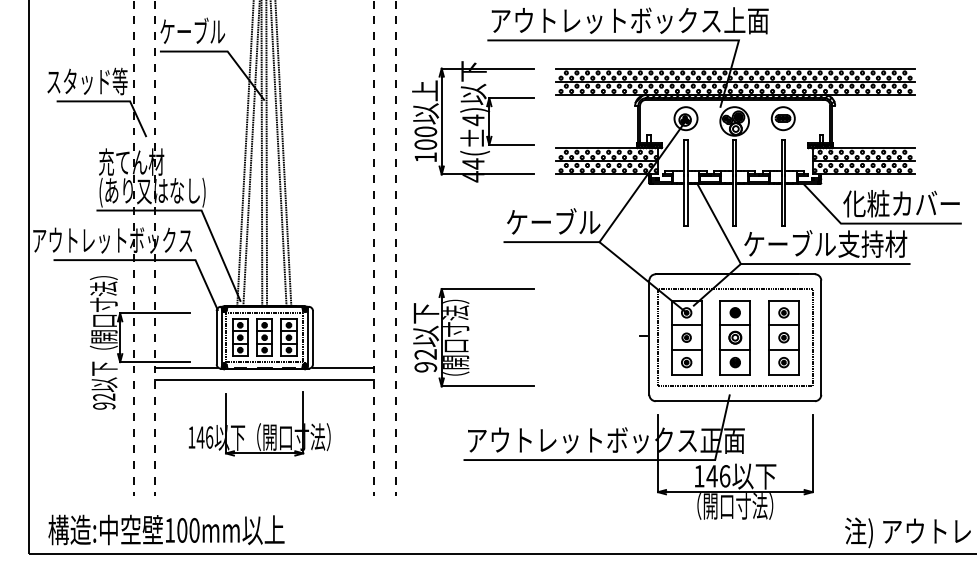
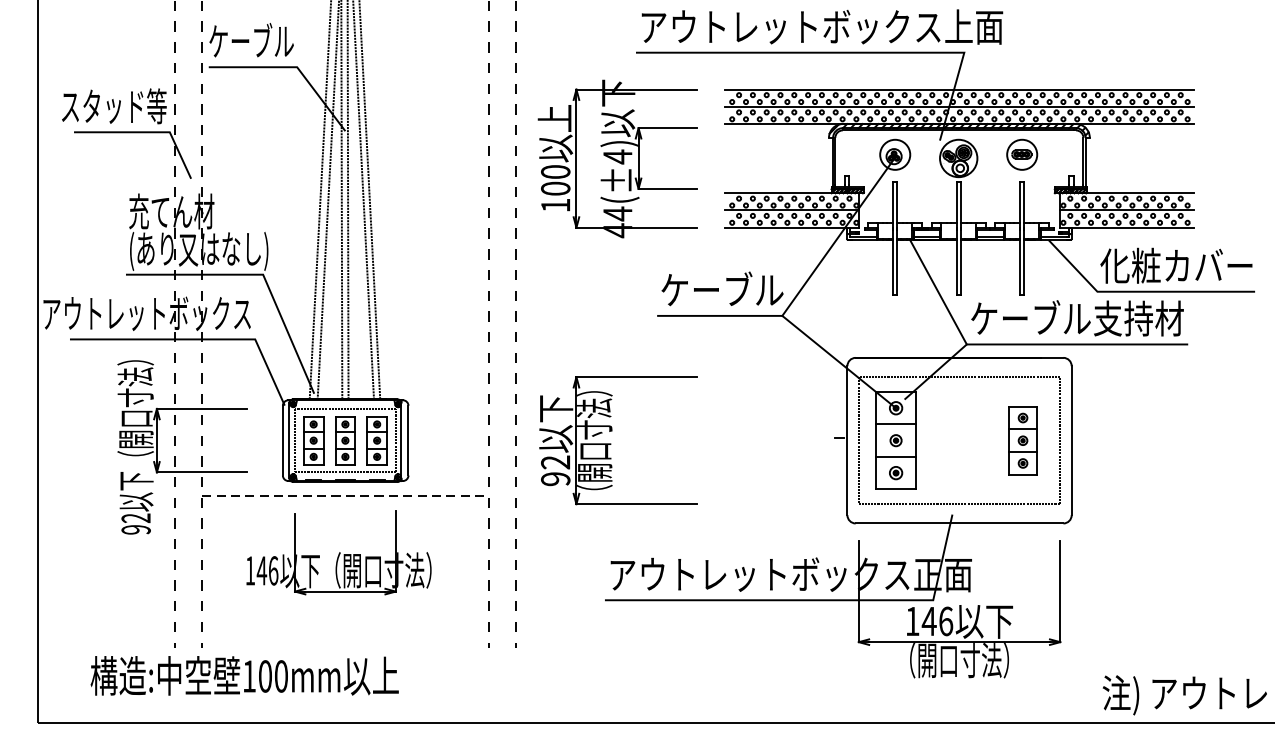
part: (734, 337) -> (958, 440), removed
part: (783, 337) -> (1022, 440), size x0.7
line: (185, 368) -> (242, 480), removed
line: (343, 368) -> (448, 480), removed
line: (264, 379) -> (345, 495), solid -> dashed
text: (166, 529) -> (244, 675), moved

